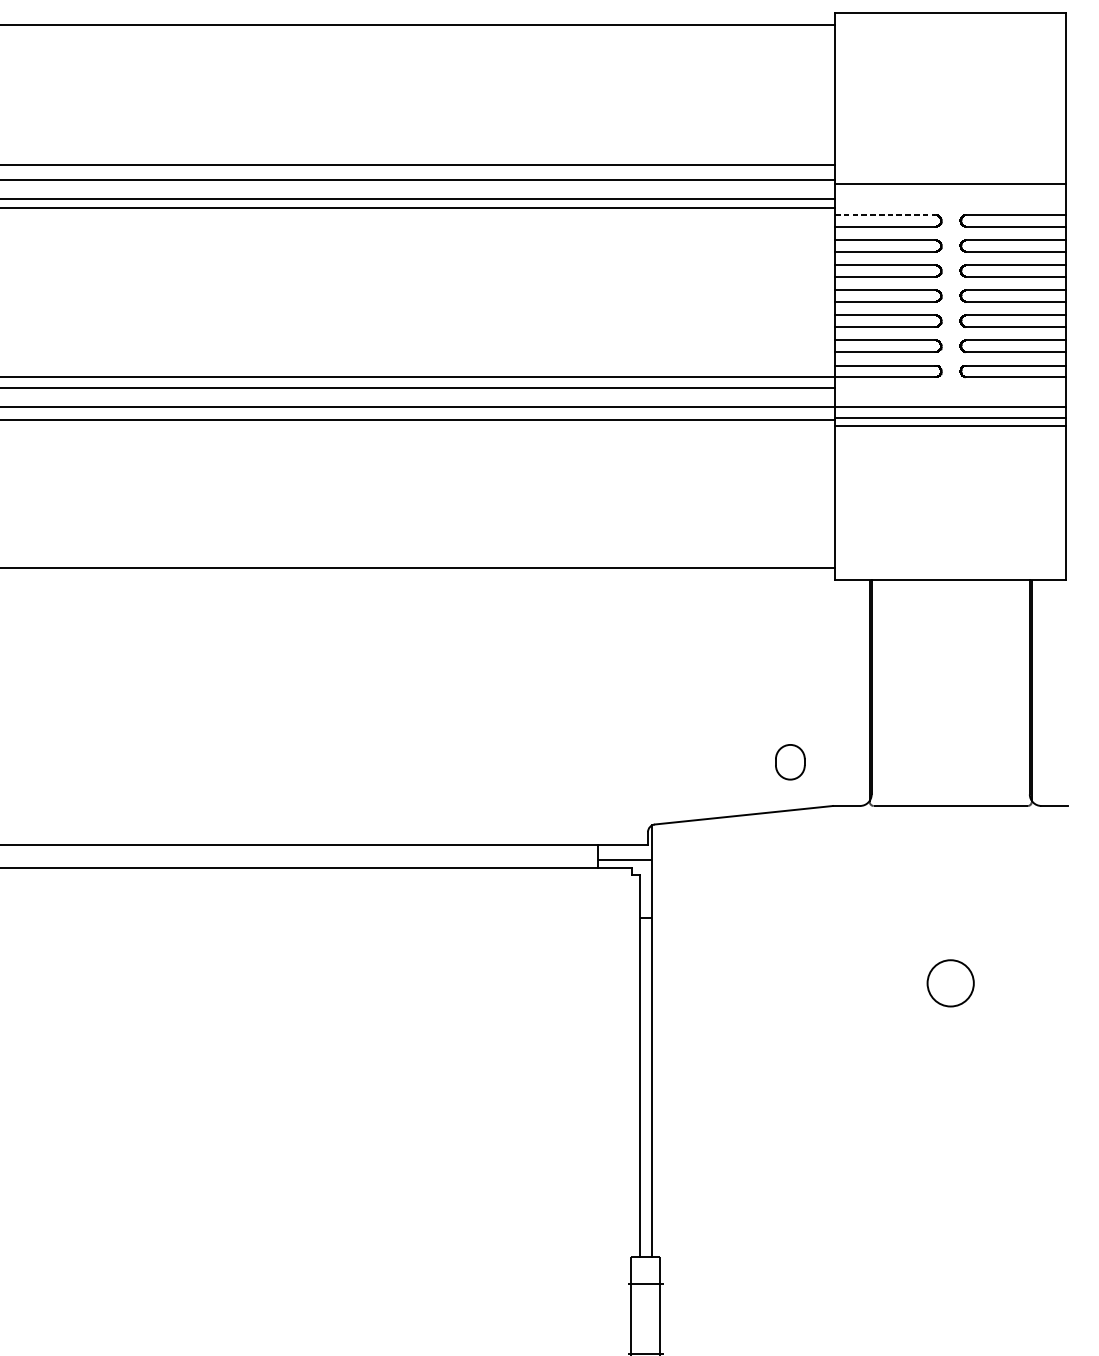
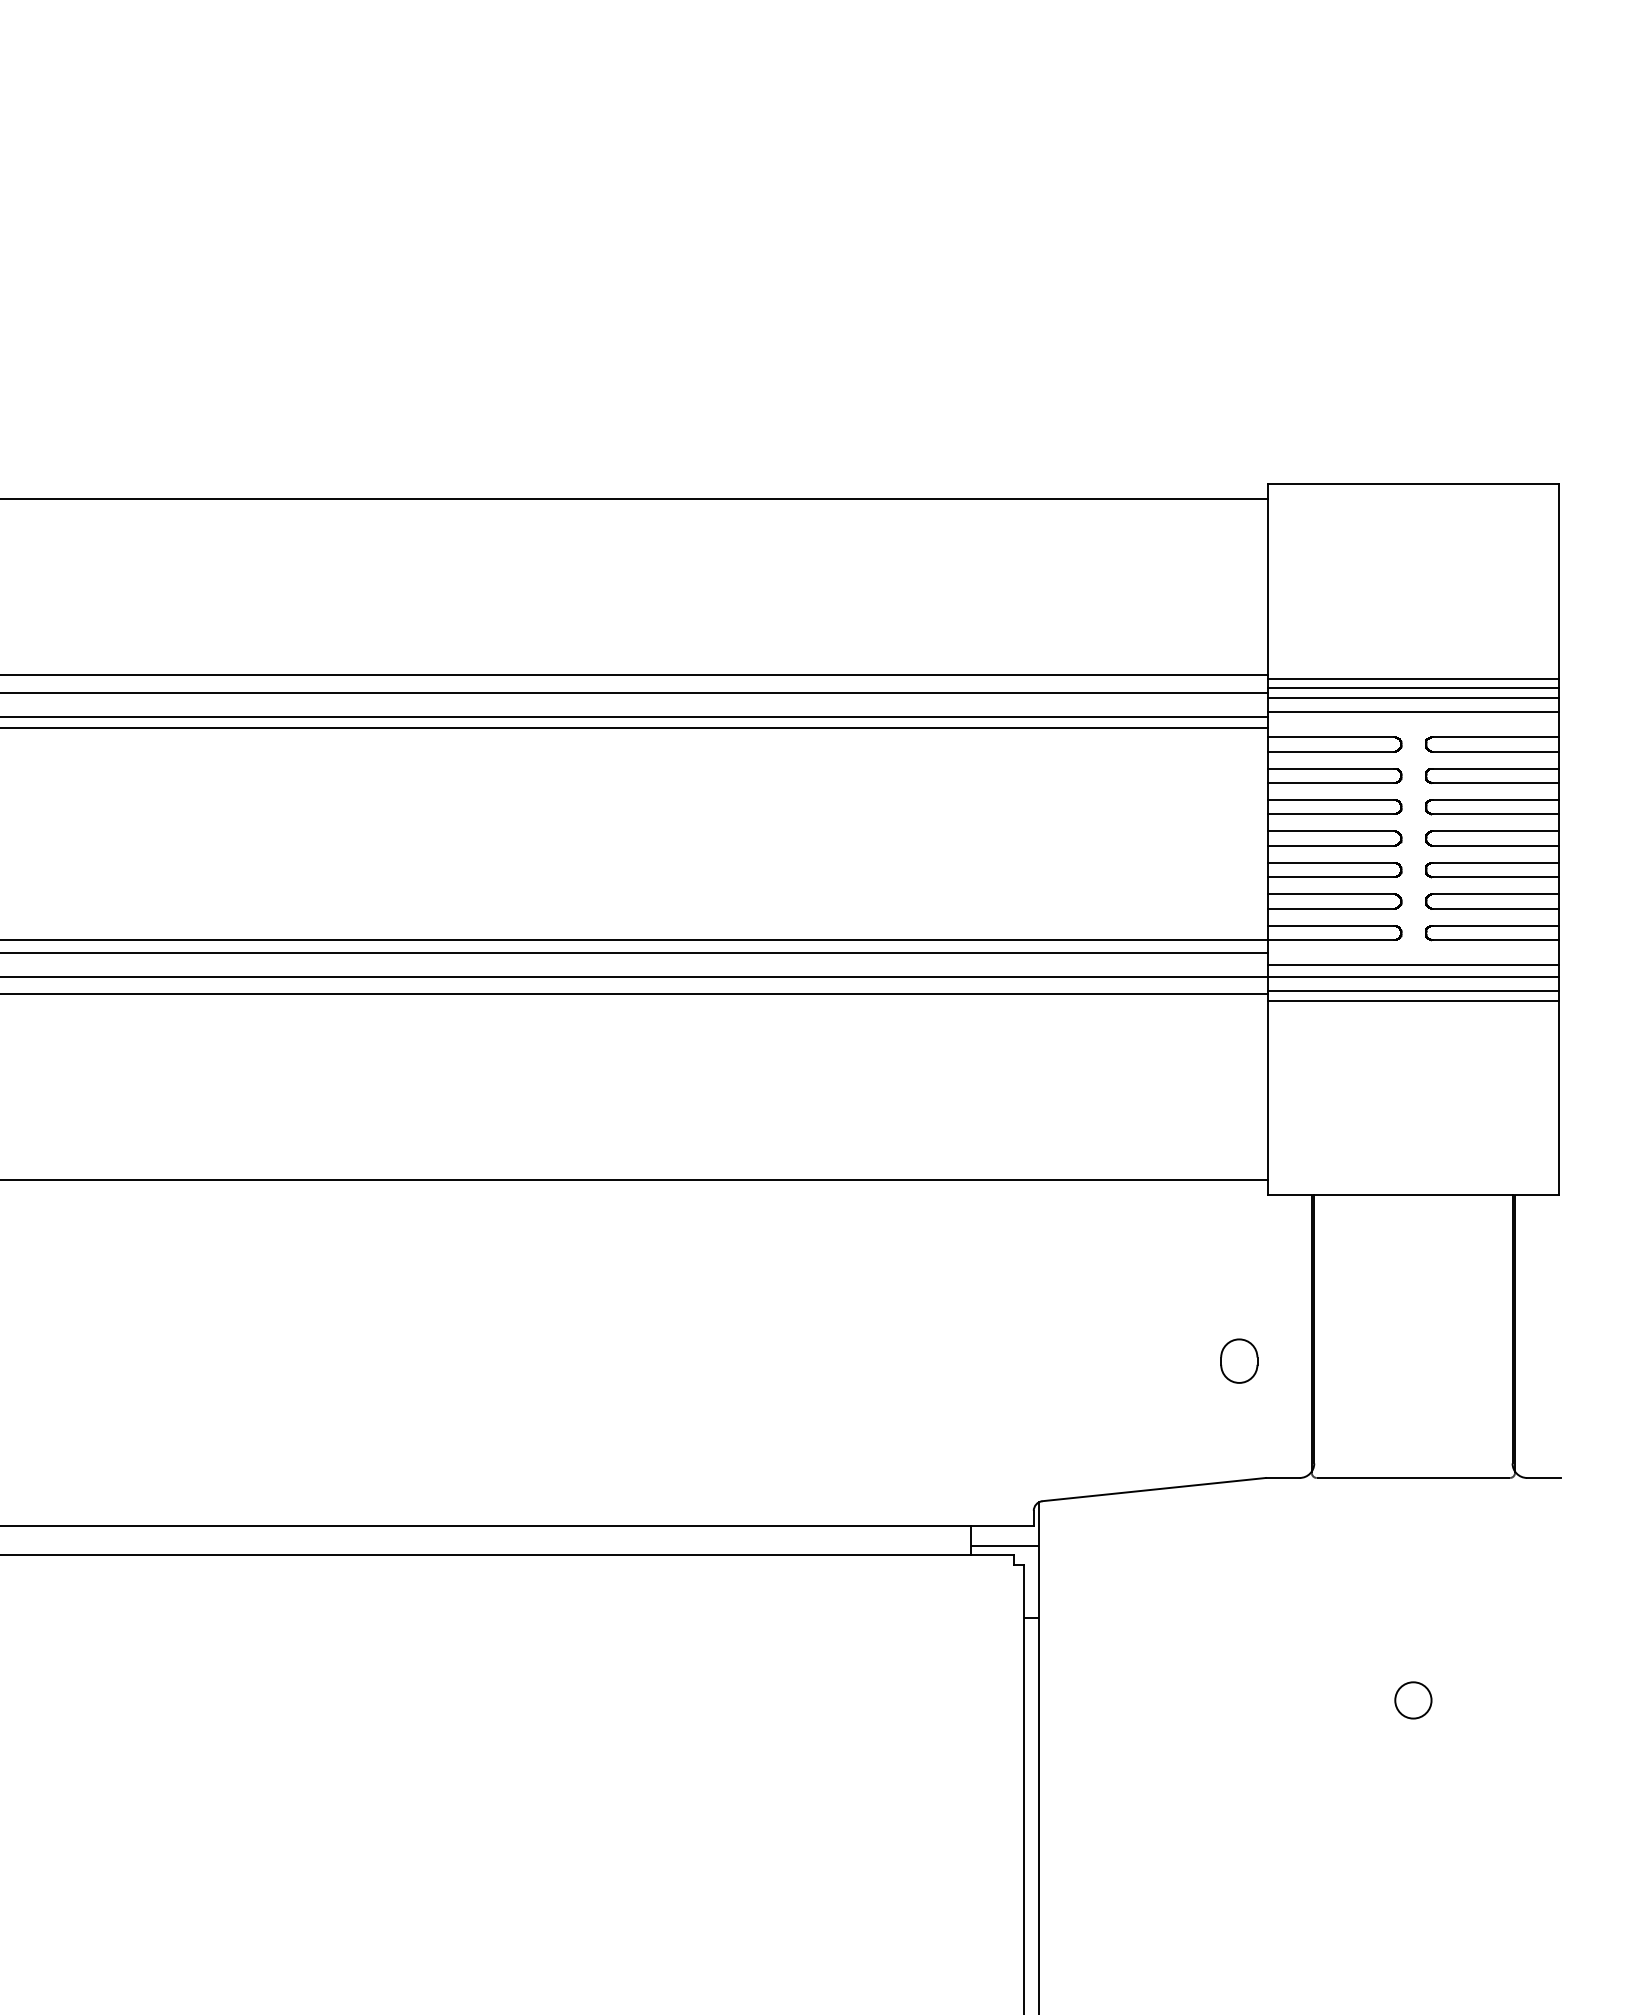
line: (950, 169) -> (1413, 679), added
line: (950, 176) -> (1413, 688), added
line: (950, 194) -> (1413, 711), added
line: (885, 215) -> (1331, 737), dashed -> solid
line: (950, 397) -> (1413, 965), added
part: (790, 761) -> (1239, 1360), moved
circle: (950, 983) -> (1413, 1700), size x0.62

